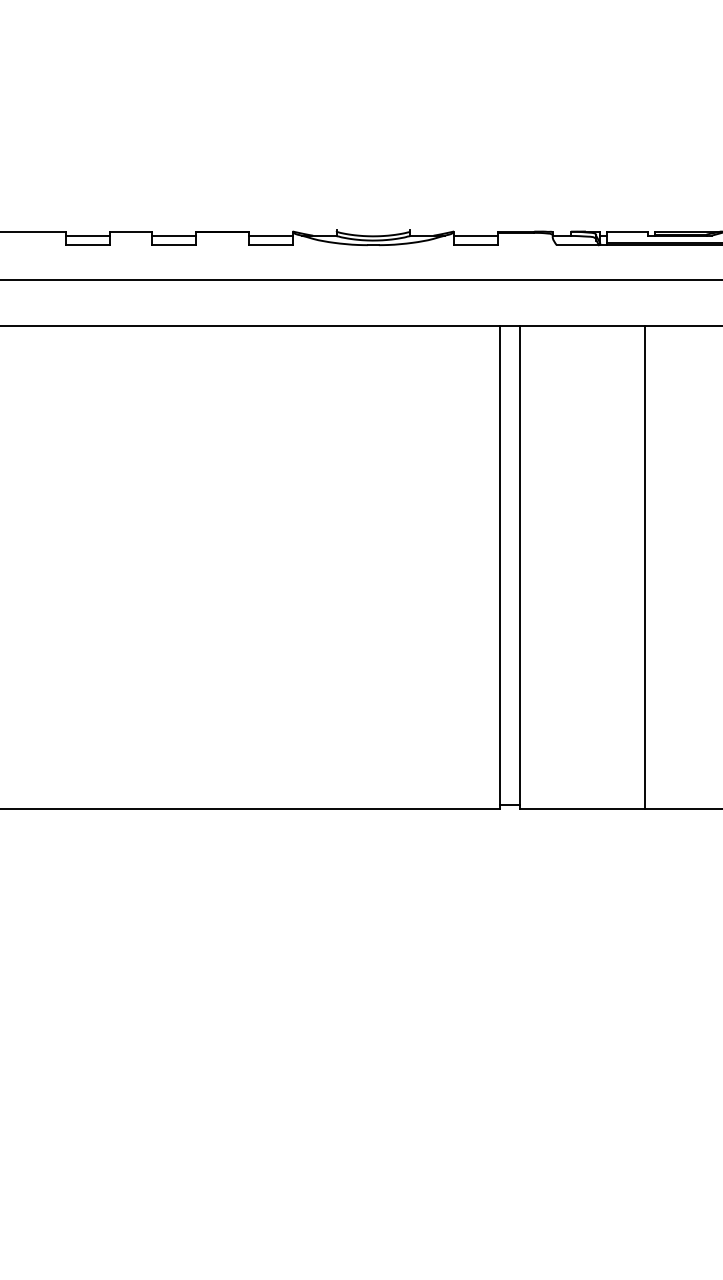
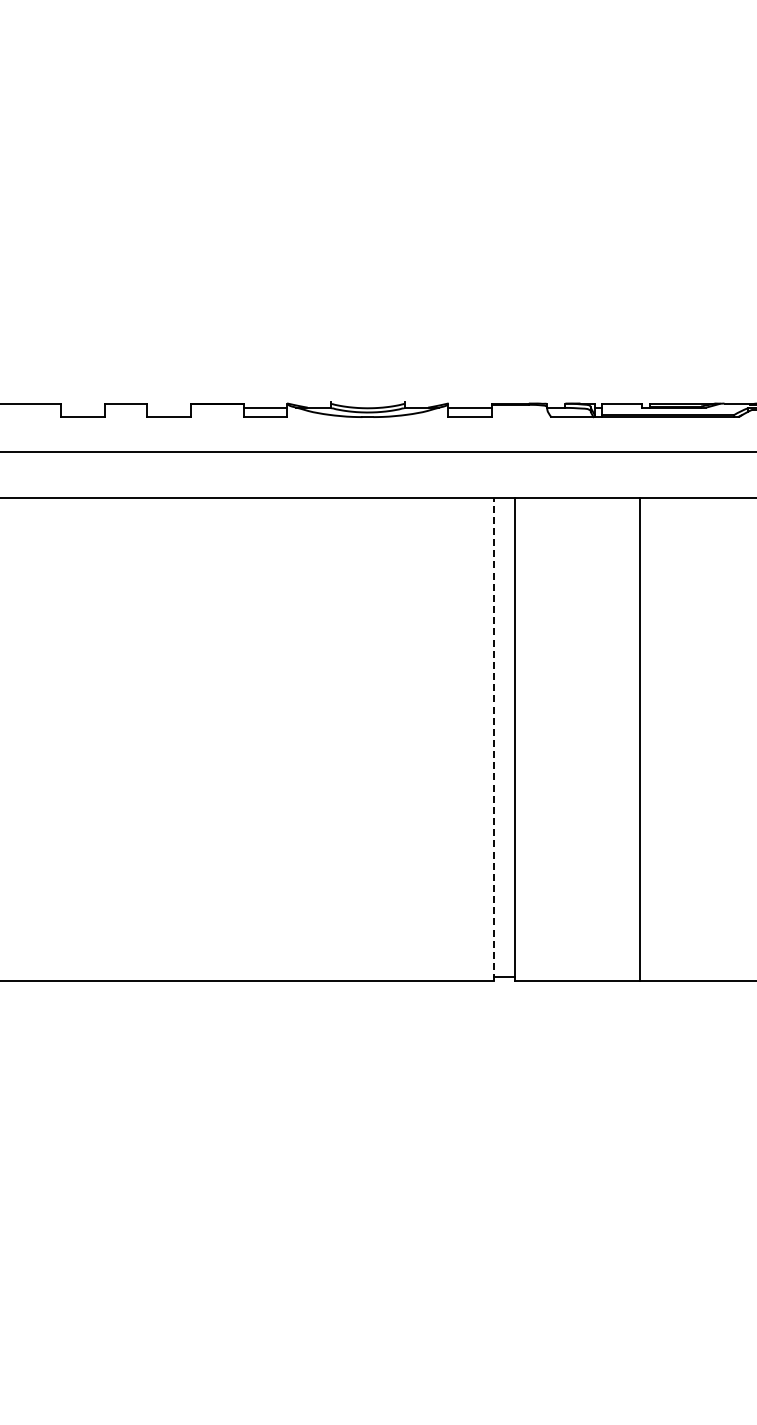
line: (87, 235) -> (82, 407), removed
line: (173, 235) -> (168, 407), removed
line: (499, 567) -> (494, 739), solid -> dashed

